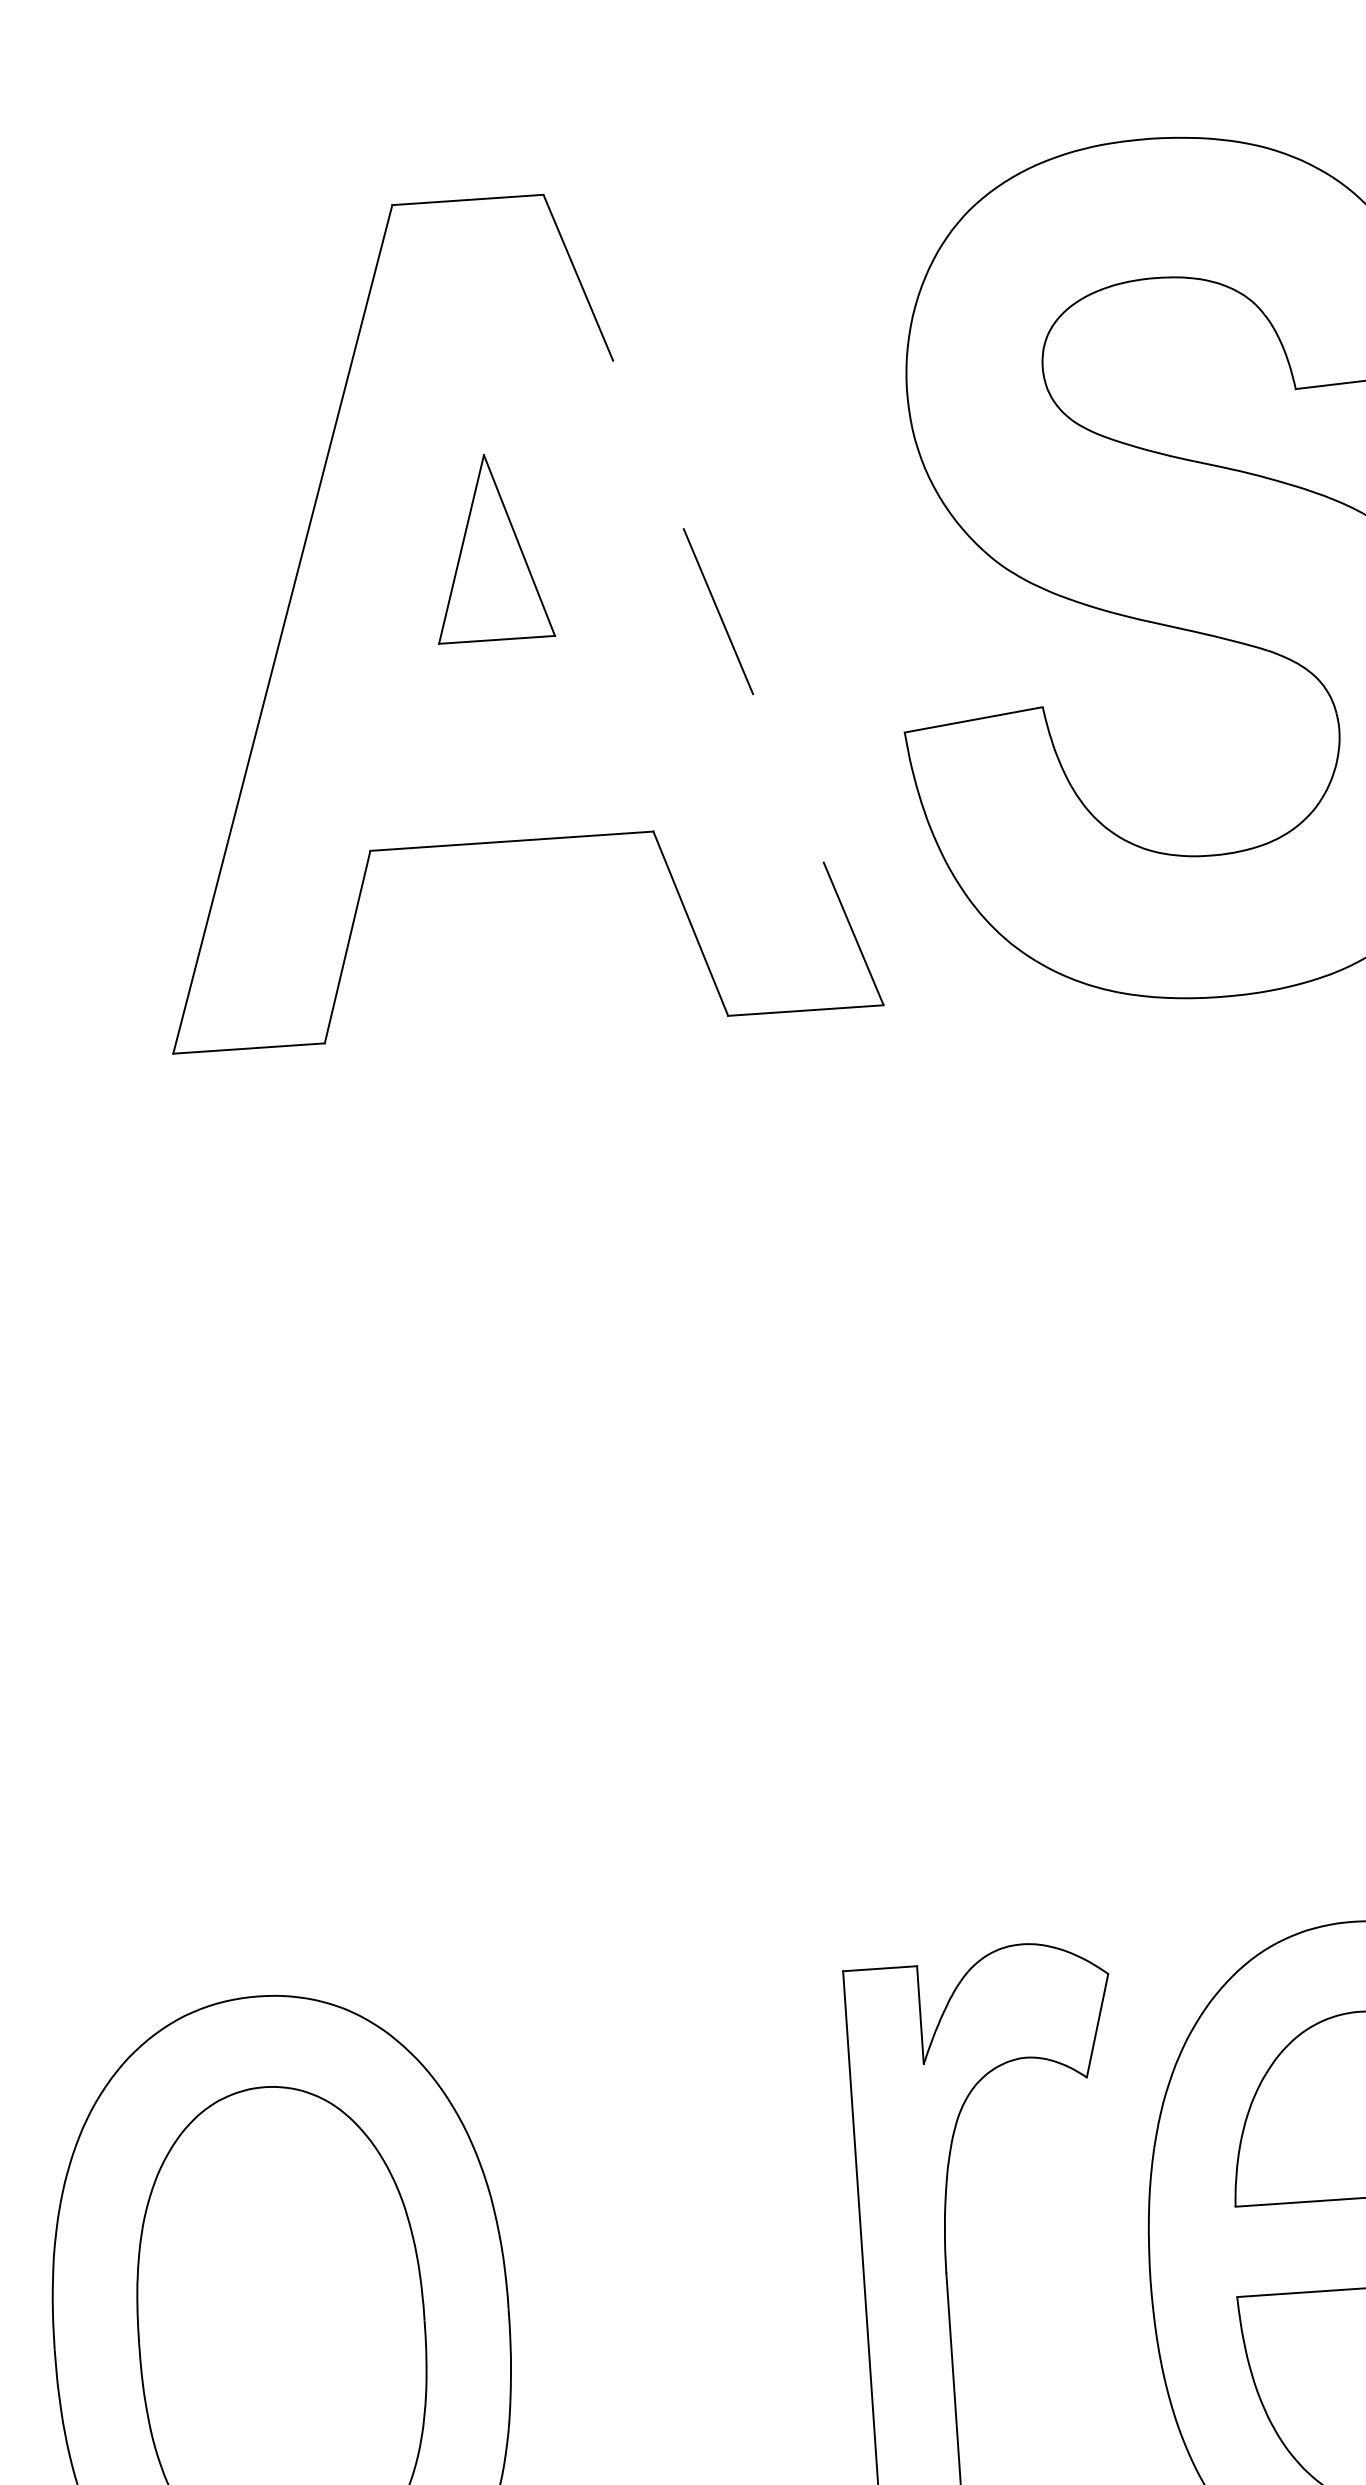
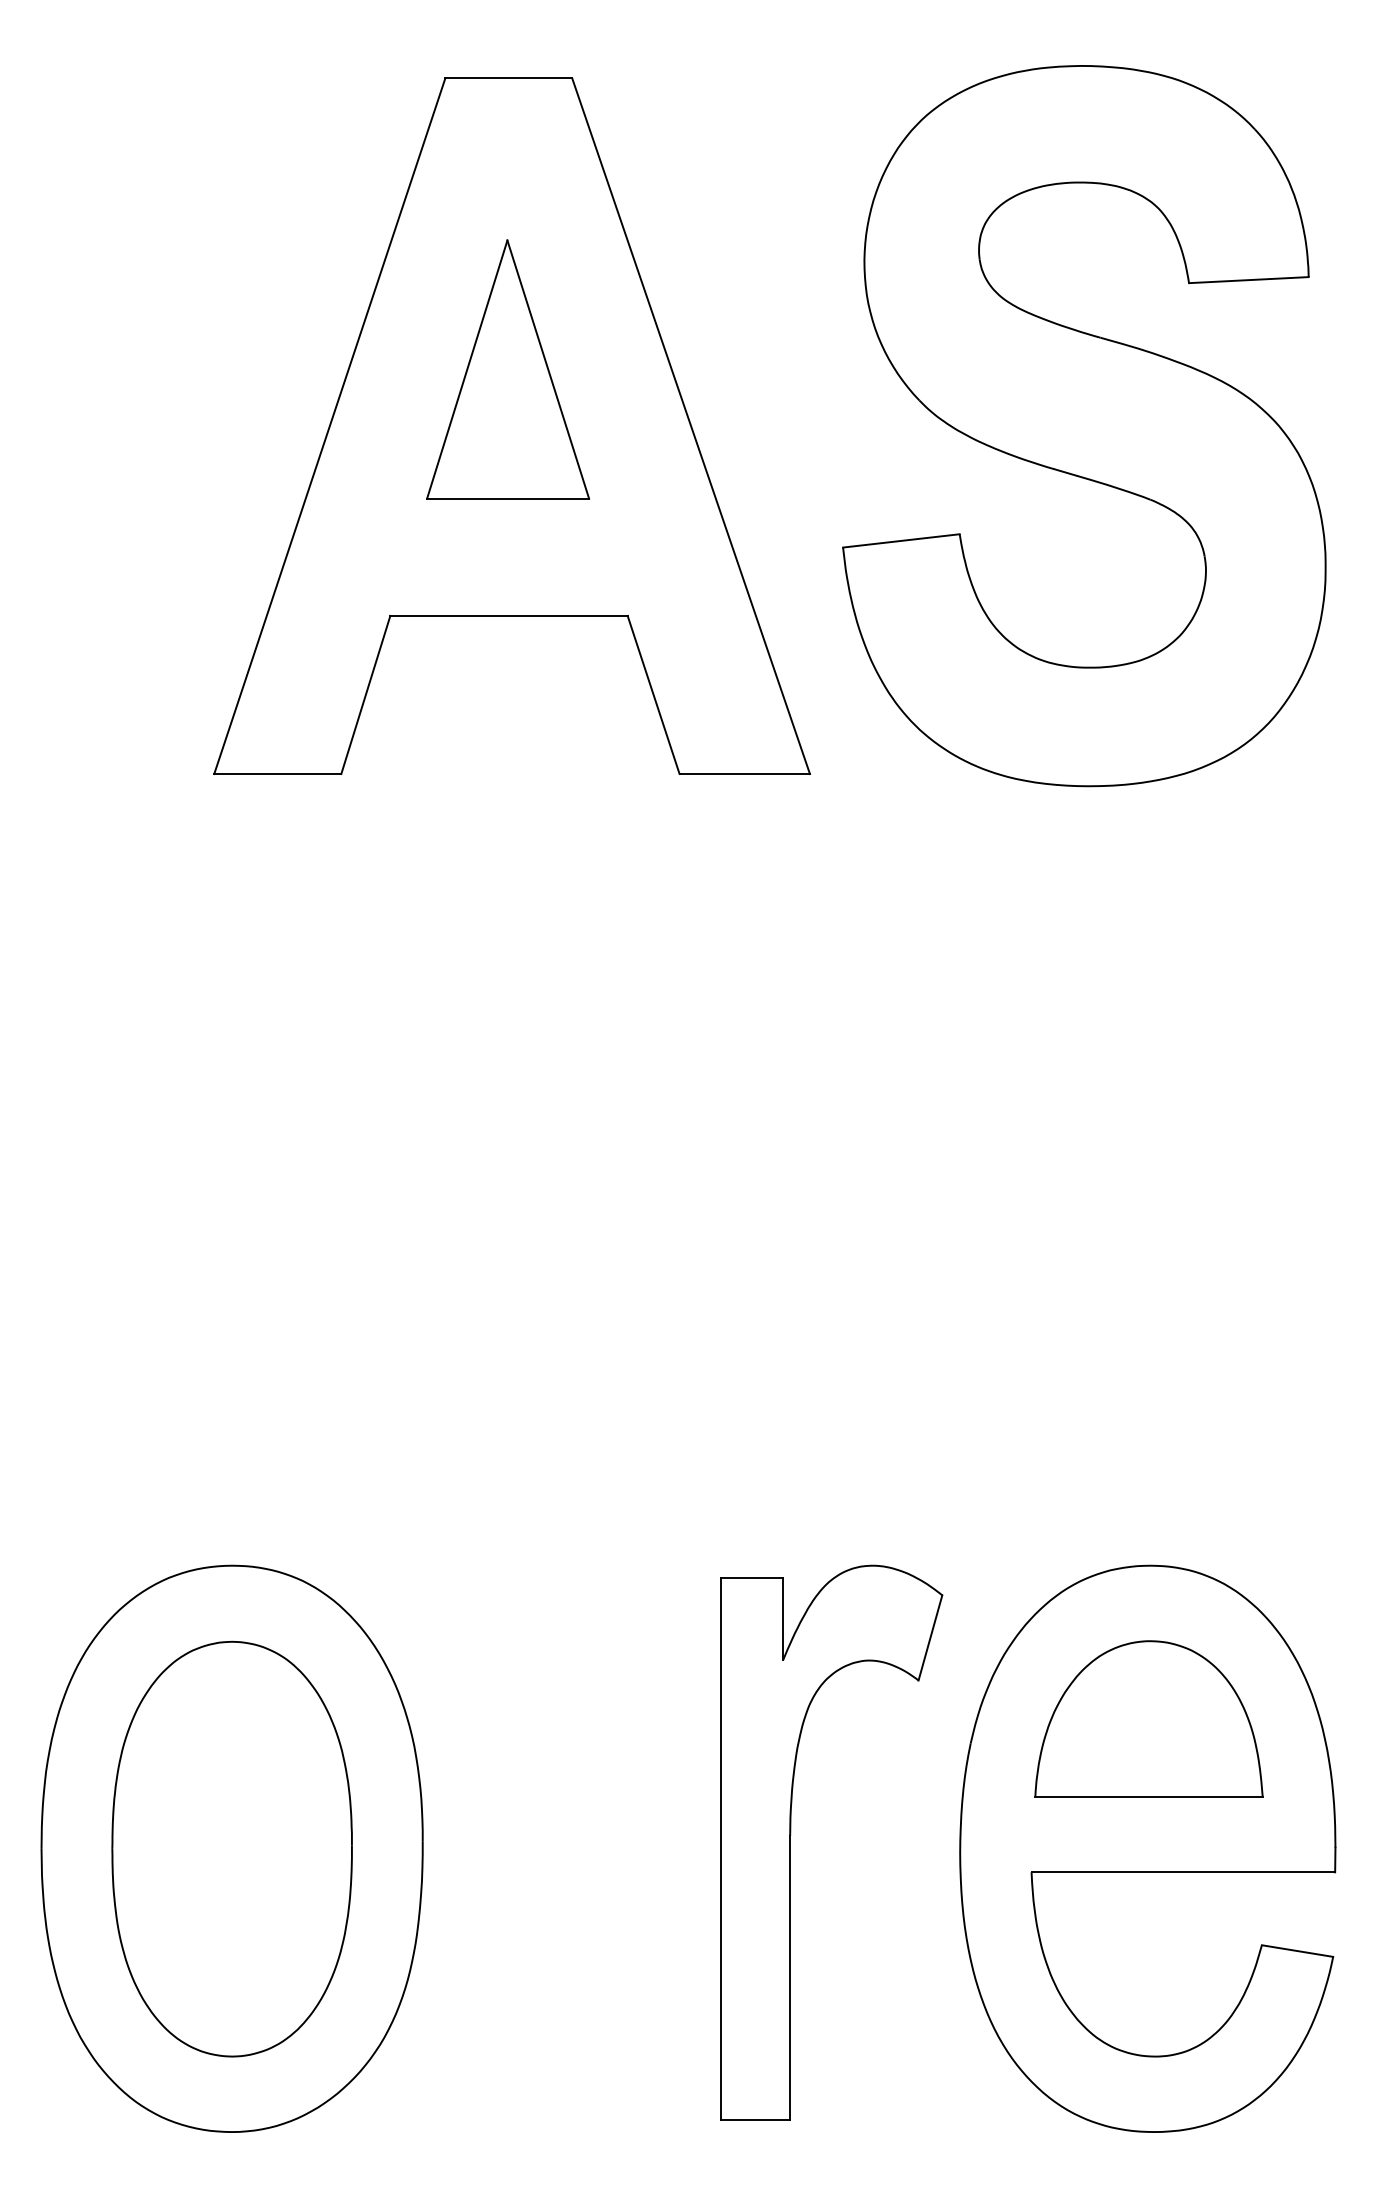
part: (490, 547) -> (507, 369), size x1.67
line: (714, 600) -> (691, 426), dashed -> solid

